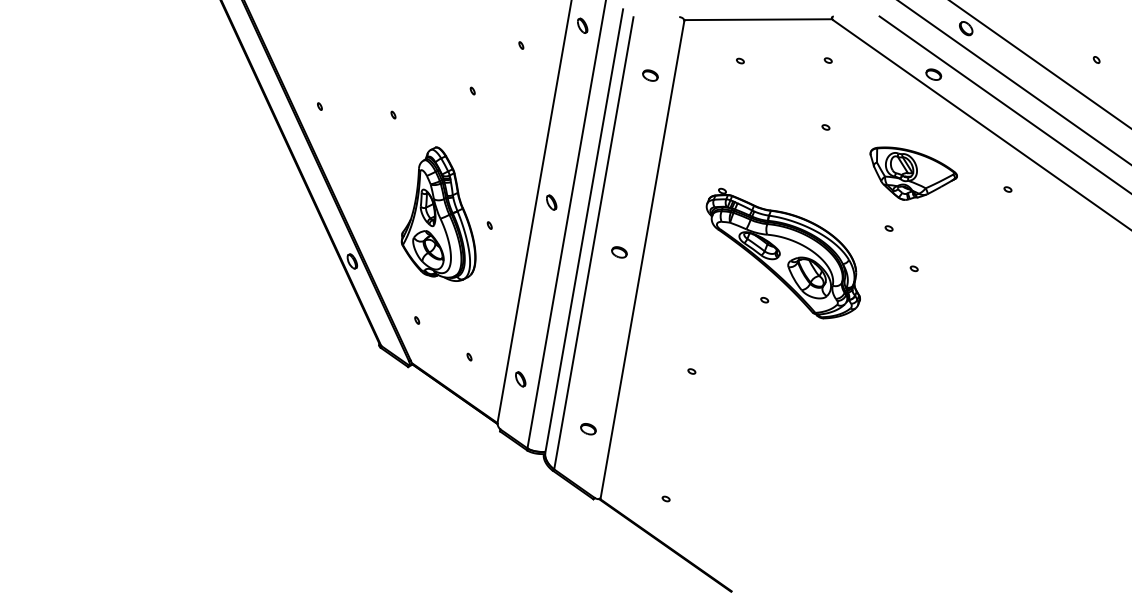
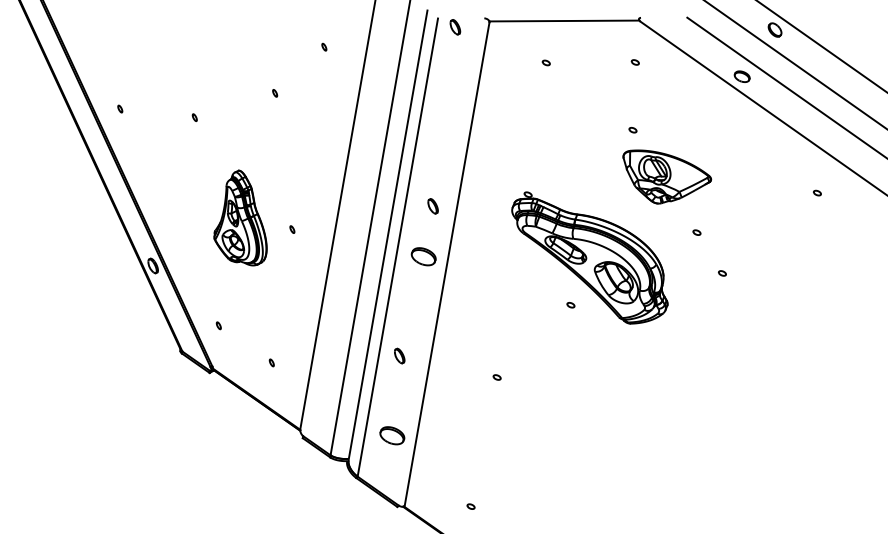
part: (582, 25) -> (455, 26), moved
part: (650, 75) -> (455, 77), removed
part: (913, 173) -> (666, 176), moved
part: (551, 202) -> (432, 206), moved
part: (438, 213) -> (240, 217), size x0.7
part: (619, 252) -> (423, 256), size x1.6
part: (520, 379) -> (399, 356), moved
part: (588, 429) -> (392, 436), size x1.6

